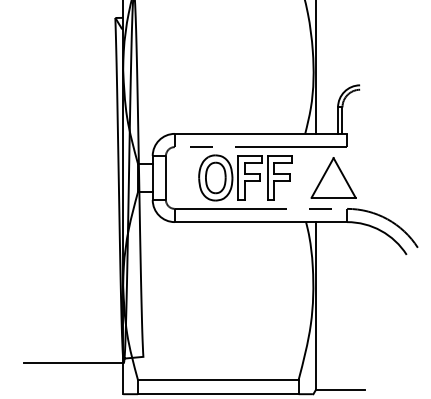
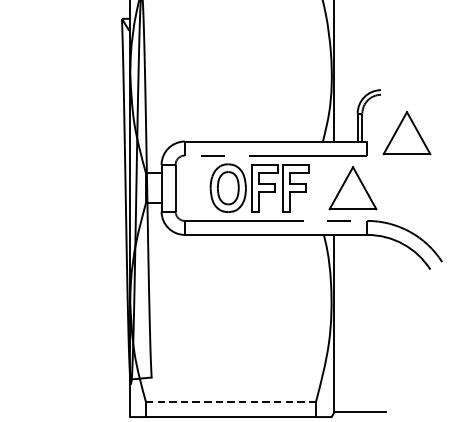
part: (384, 125) -> (406, 132), added
line: (73, 362) -> (77, 383), removed
line: (218, 379) -> (231, 401), solid -> dashed

